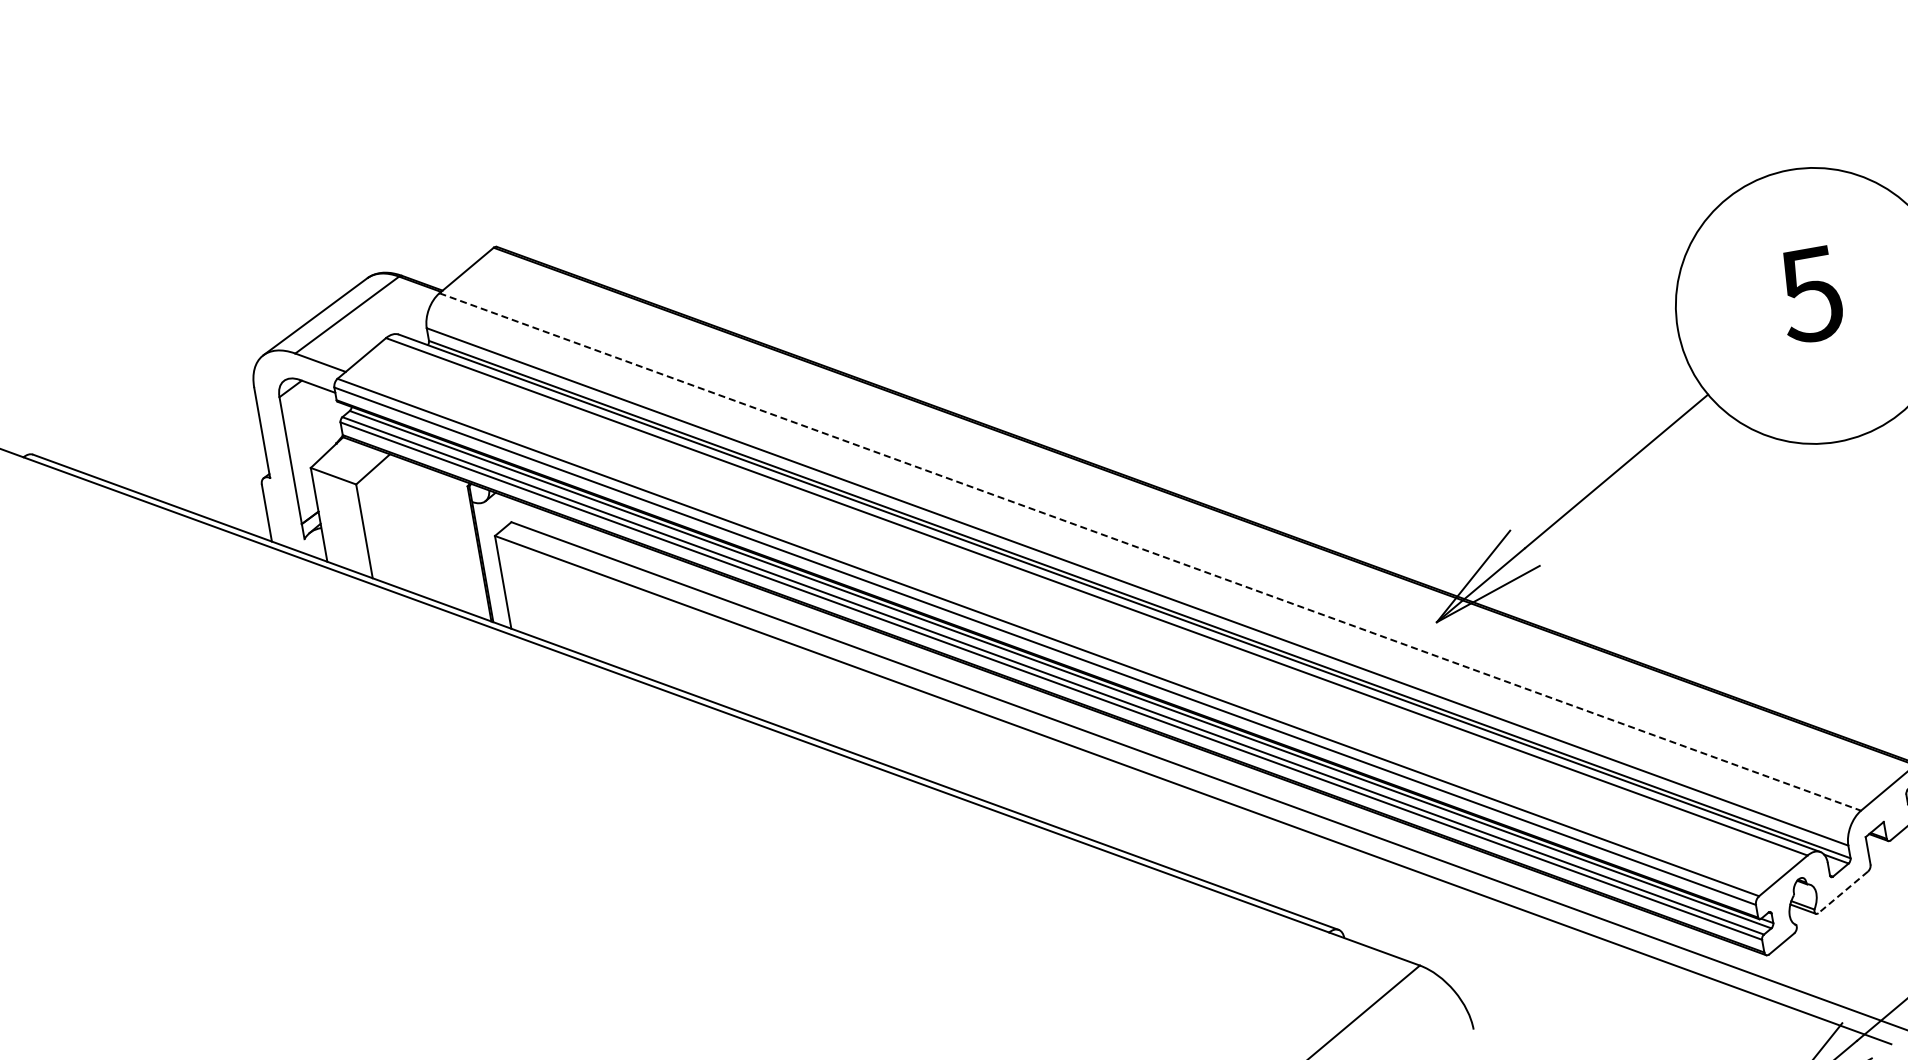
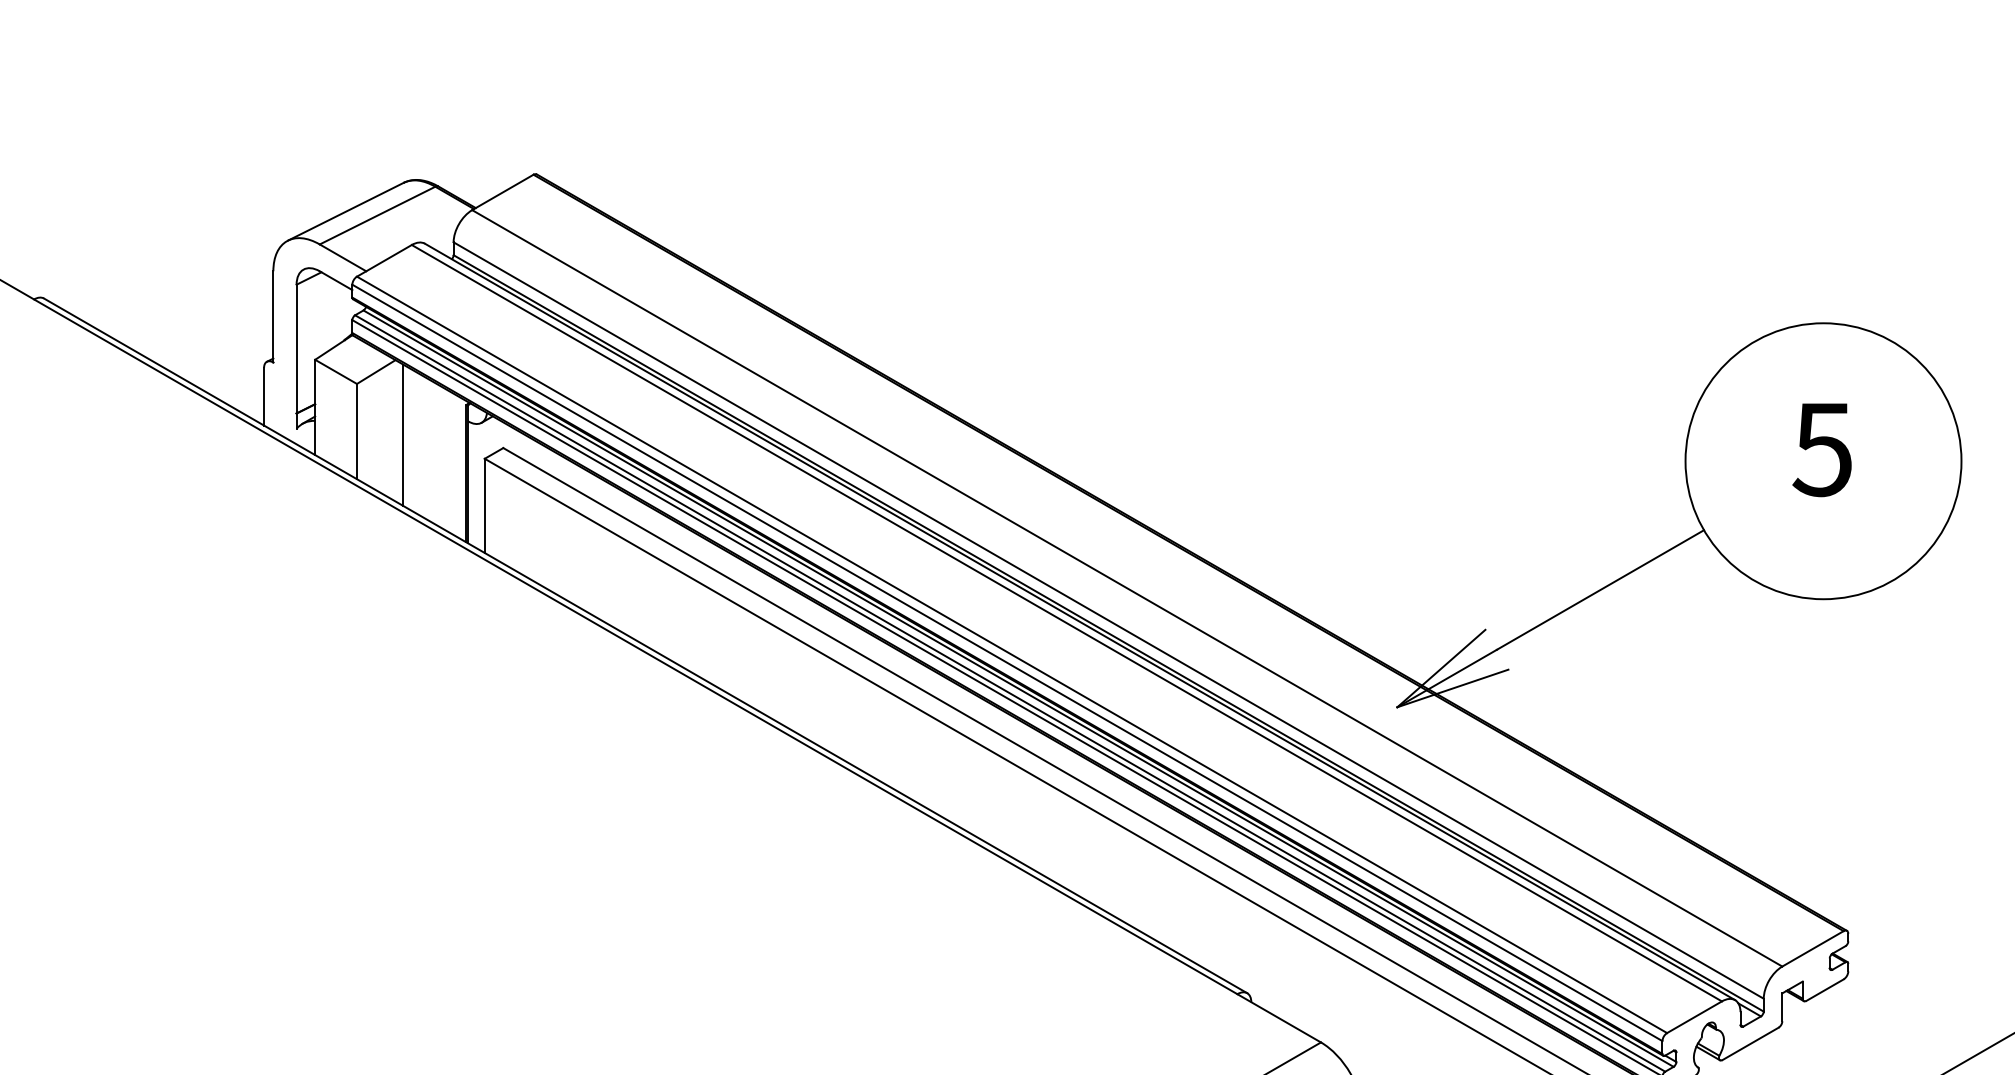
line: (410, 527) -> (403, 435), added
line: (1150, 552) -> (1127, 588), dashed -> solid
line: (1843, 893) -> (1750, 1044), dashed -> solid

